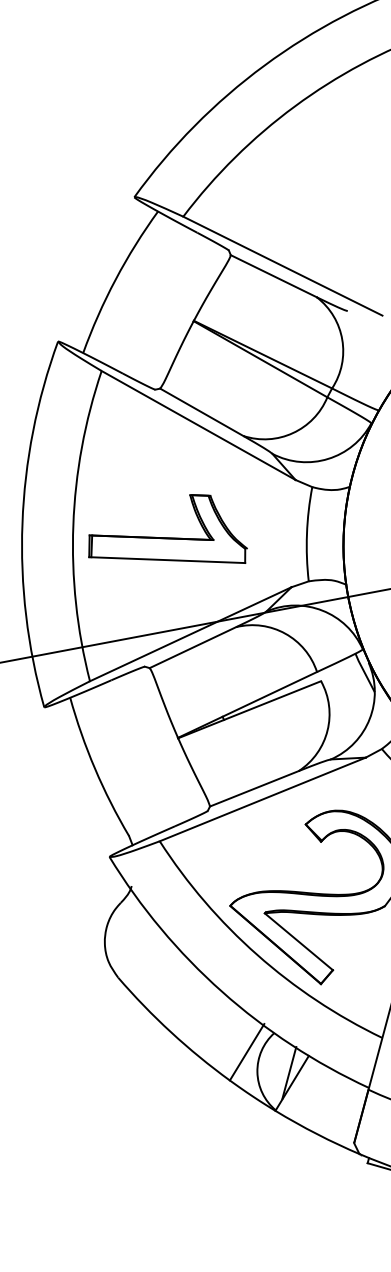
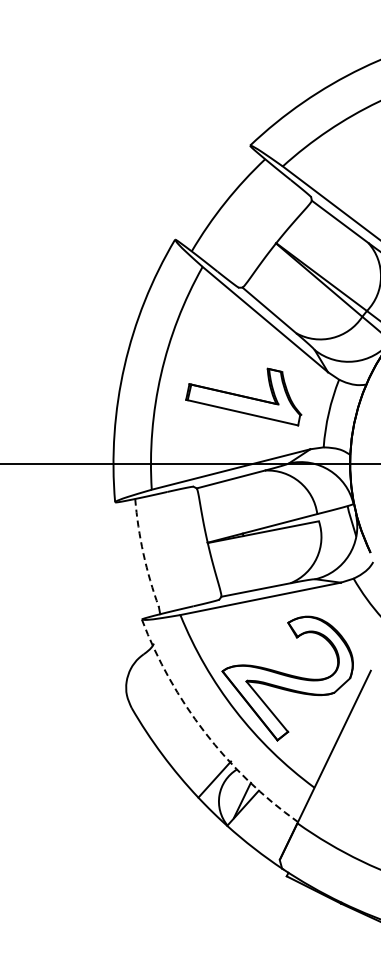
part: (164, 538) -> (243, 396), moved
arc: (95, 768) -> (143, 553), solid -> dashed
arc: (221, 991) -> (204, 732), solid -> dashed

